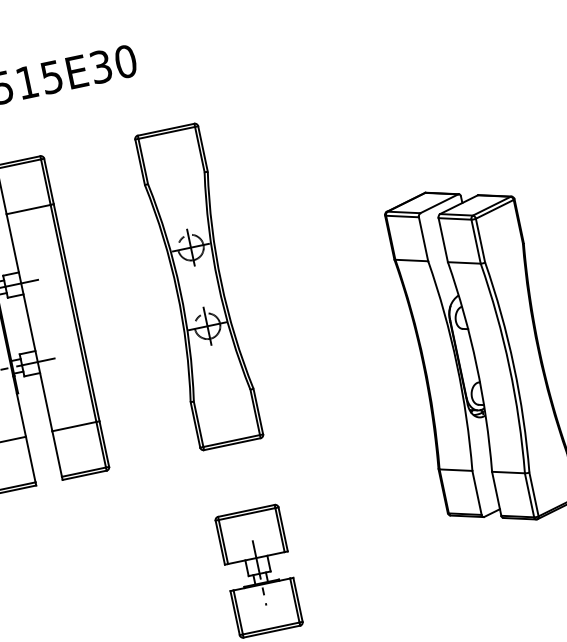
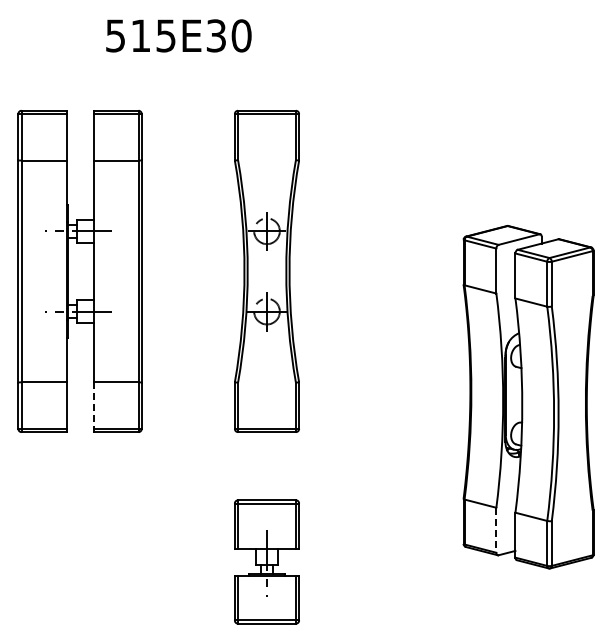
line: (57, 454) -> (93, 406), solid -> dashed
line: (477, 493) -> (496, 530), solid -> dashed

